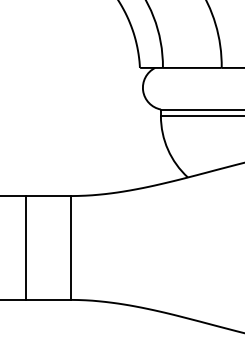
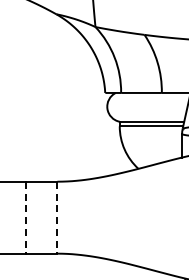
line: (26, 247) -> (26, 217), solid -> dashed
line: (71, 247) -> (57, 217), solid -> dashed

